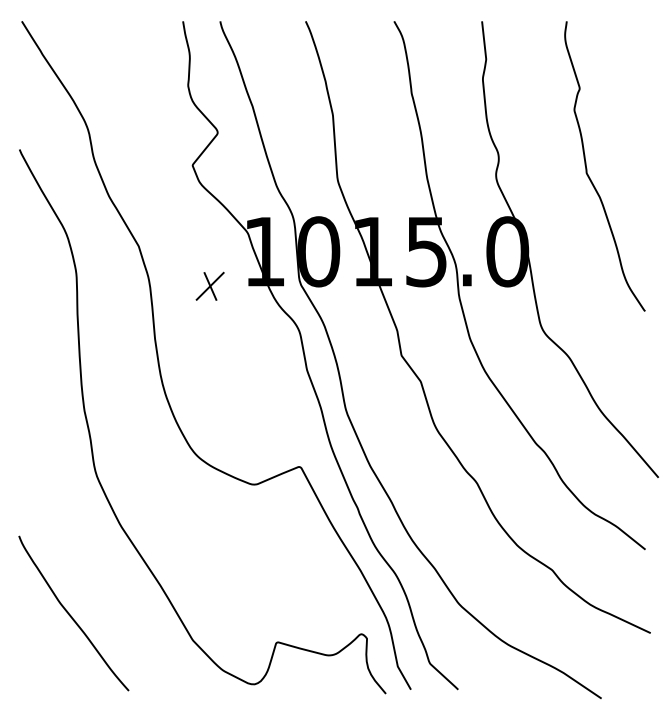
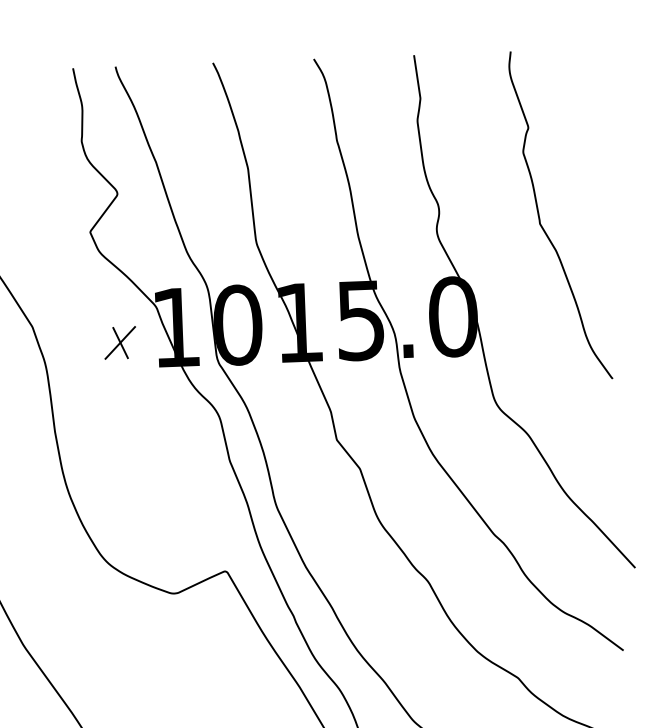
part: (209, 285) -> (119, 341), moved

